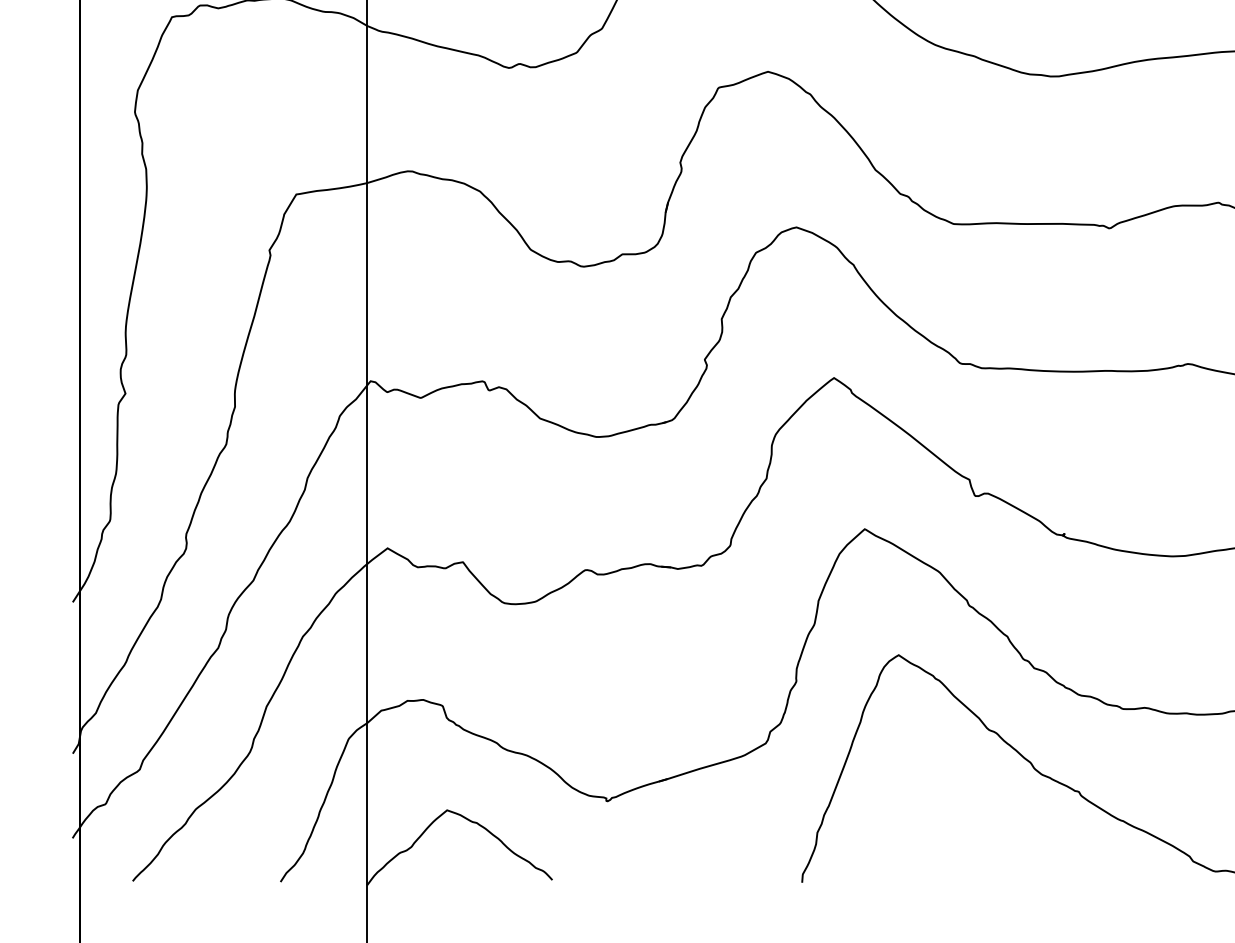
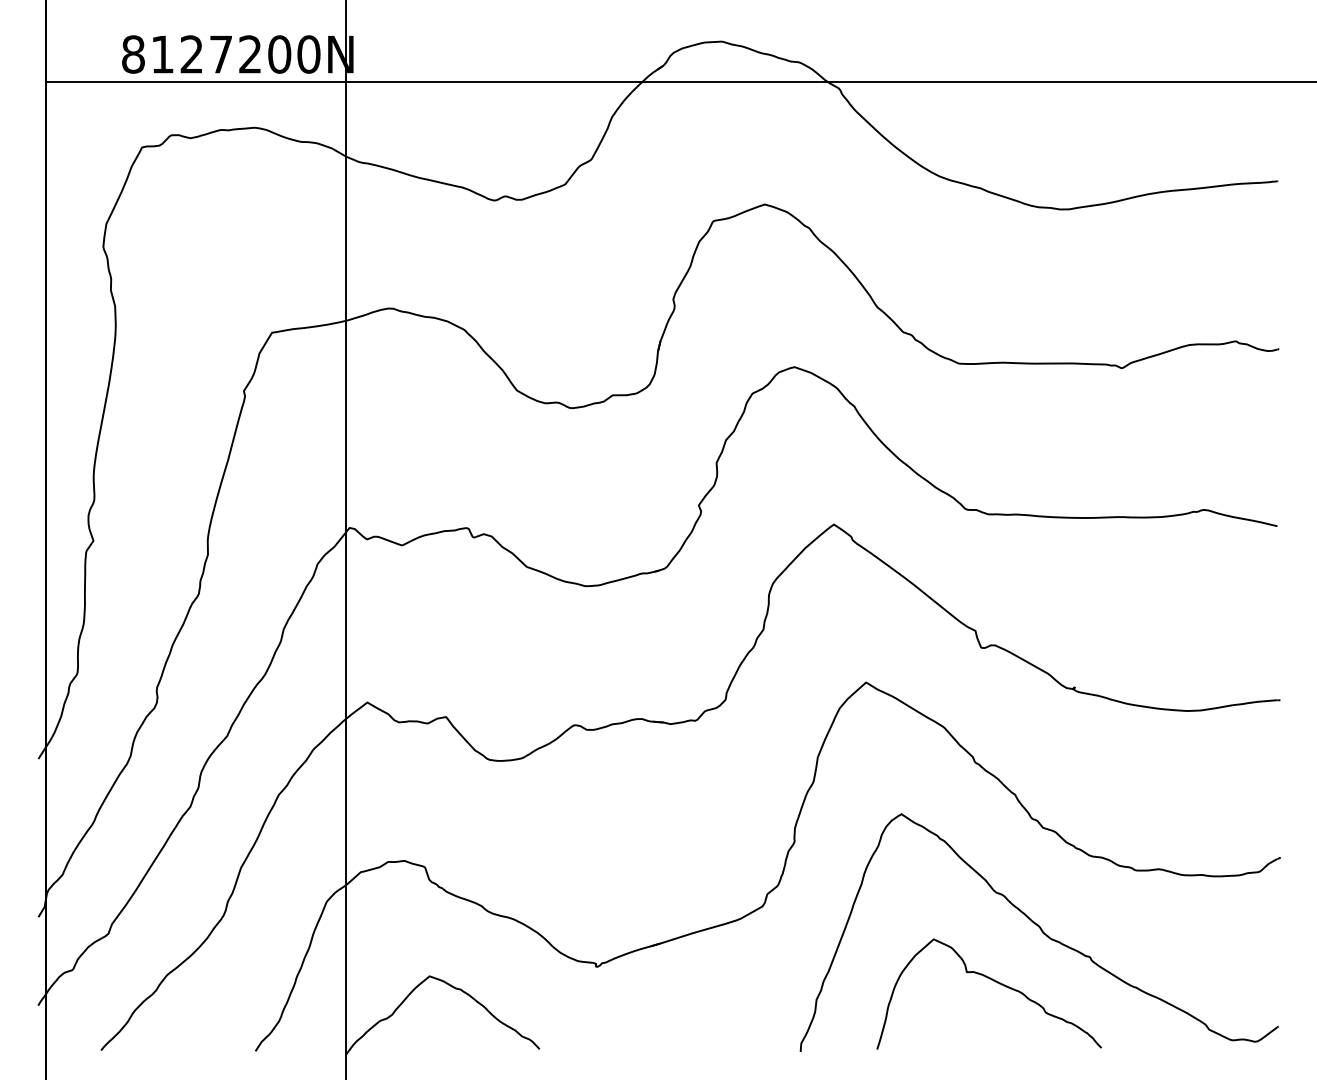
curve: (986, 815) -> (993, 981), added

